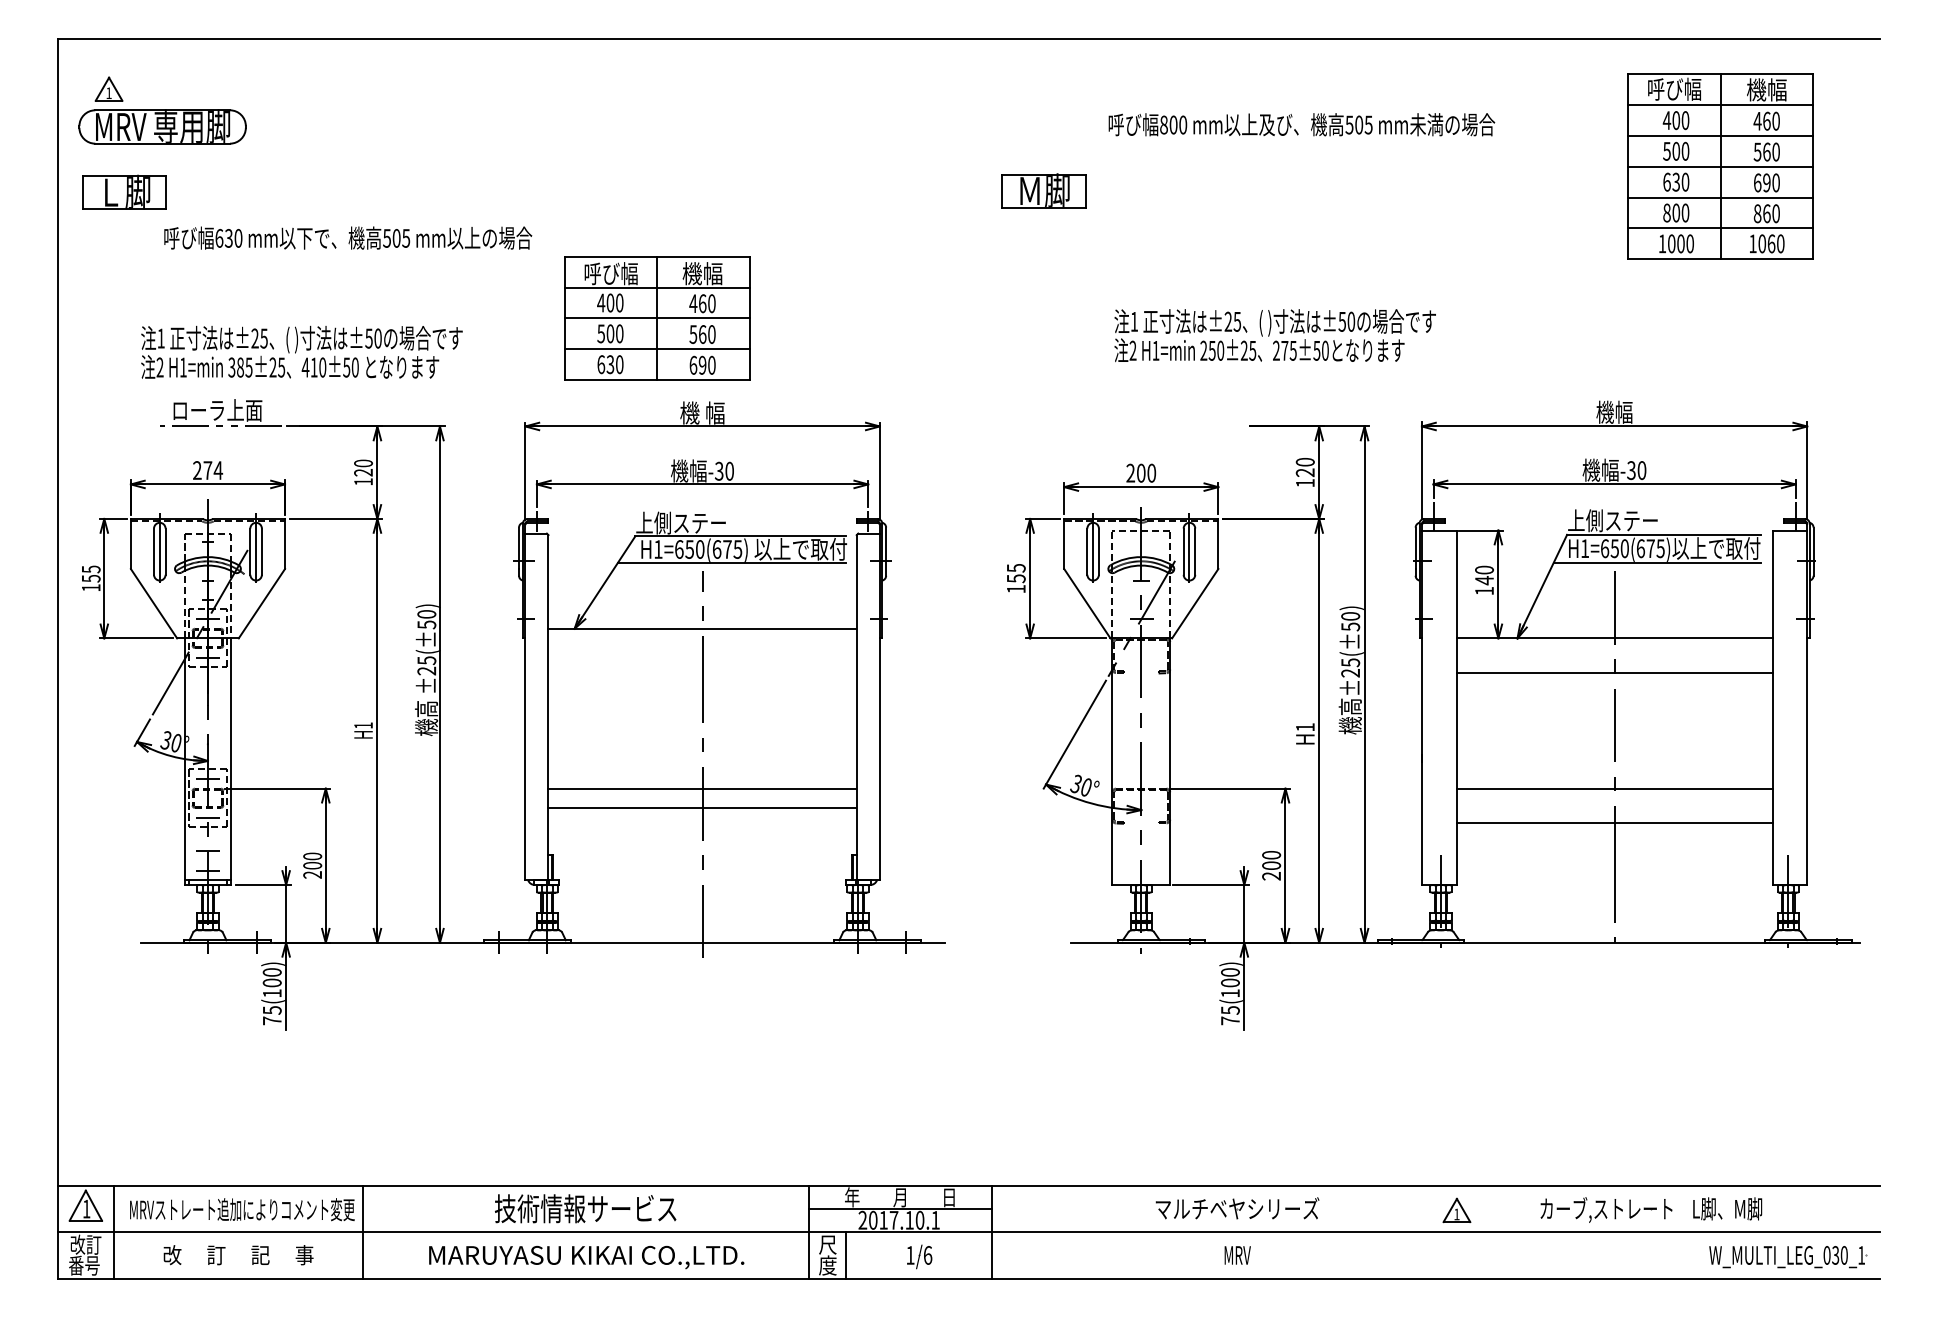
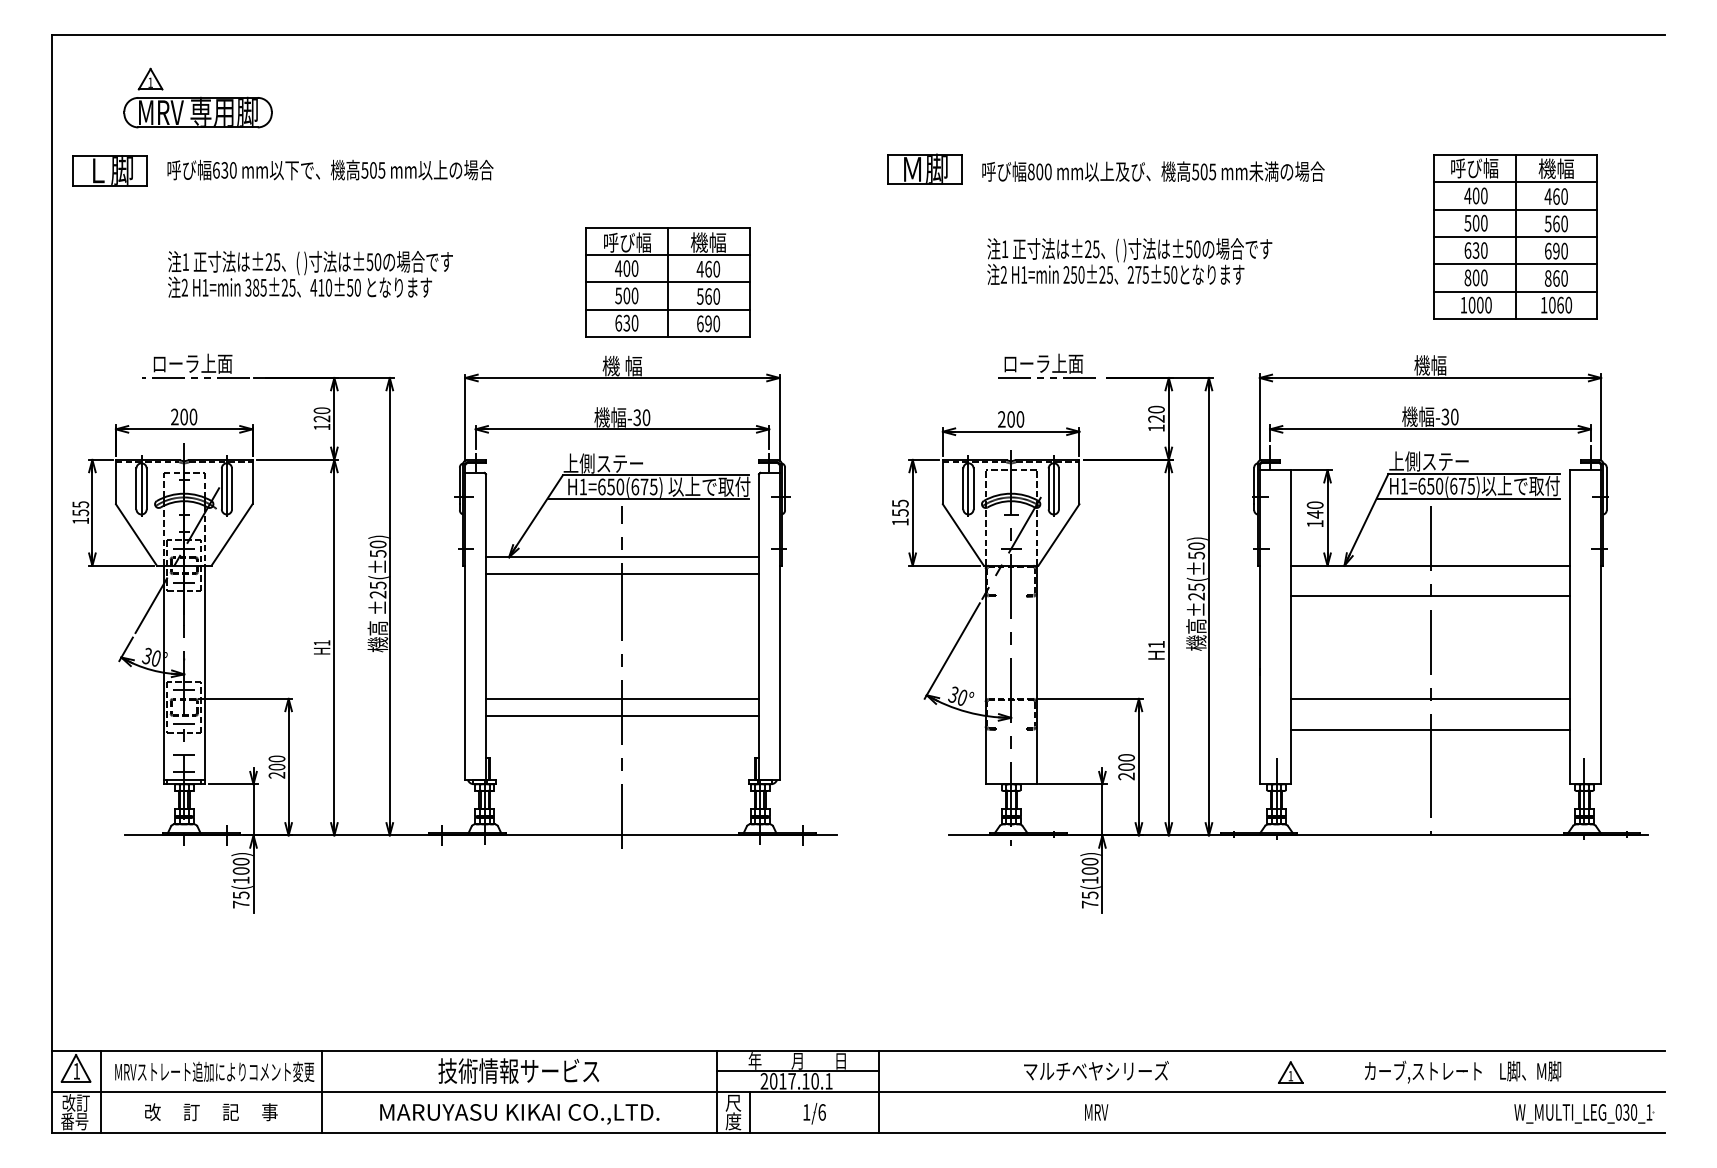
part: (161, 109) -> (197, 97), moved
text: (1301, 124) -> (1153, 171), moved
part: (1720, 166) -> (1515, 236), moved
text: (348, 237) -> (330, 169), moved
part: (656, 318) -> (667, 282), moved
text: (1274, 335) -> (1129, 261), moved
text: (301, 352) -> (310, 274), moved
part: (1181, 412) -> (1046, 365), added
text: (212, 469) -> (188, 416), 274 -> 200
line: (701, 648) -> (621, 574), added

